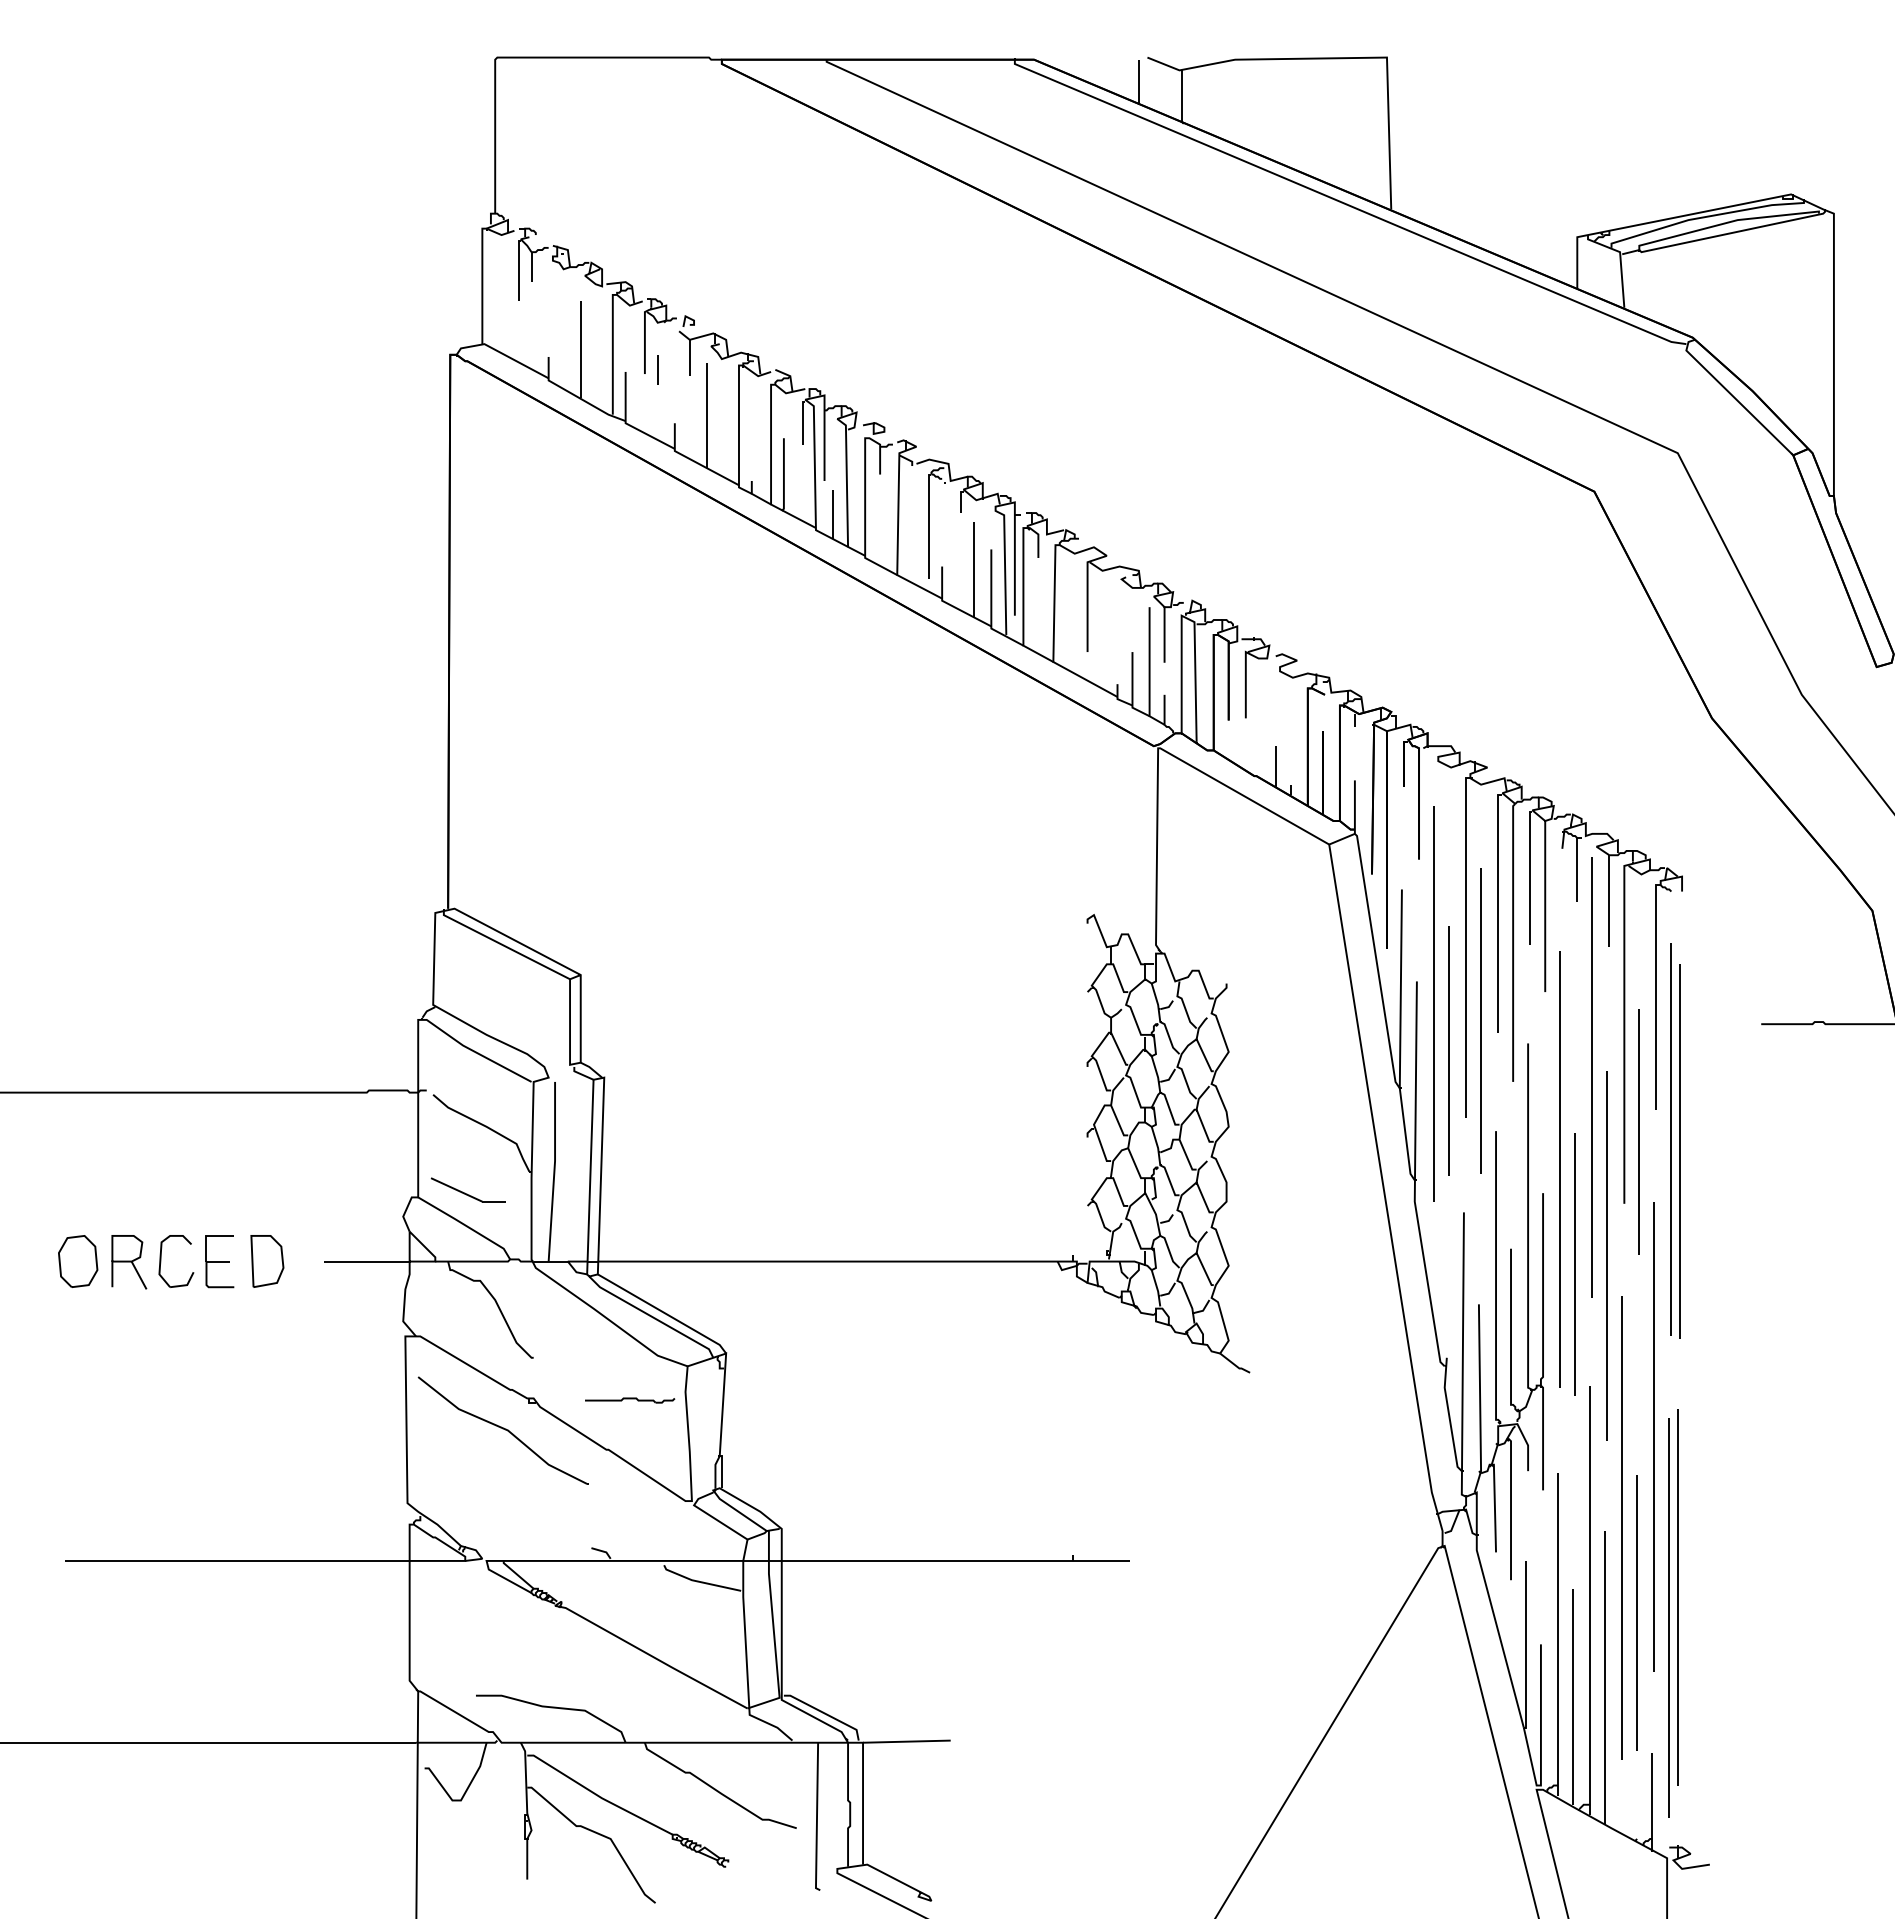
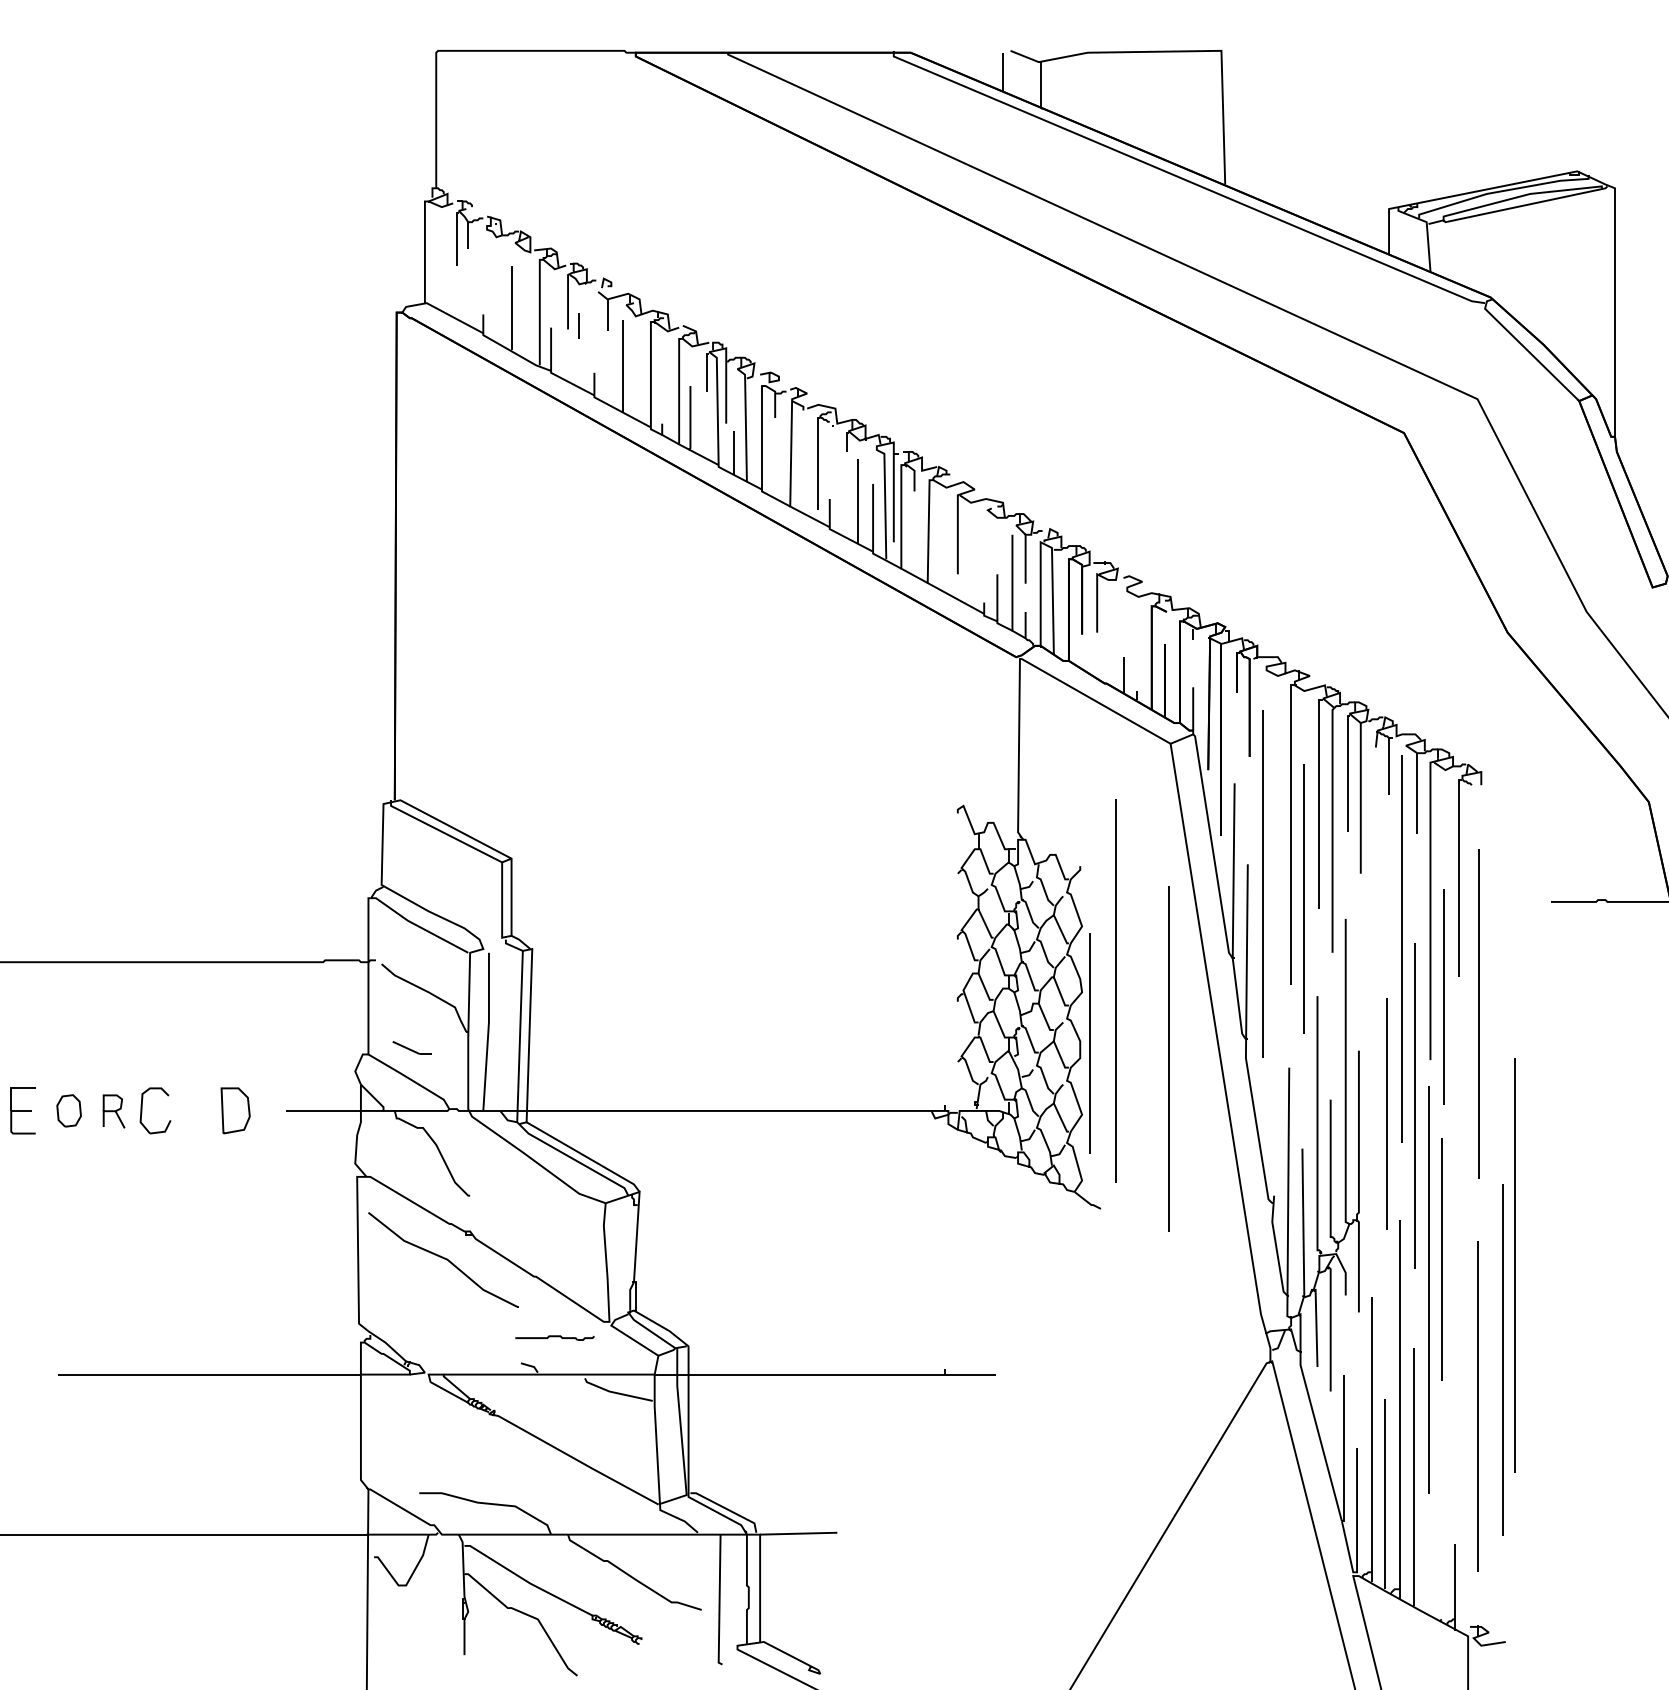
line: (1448, 1050) -> (1089, 1043), moved
line: (1670, 1139) -> (1168, 1058), moved
line: (1559, 1169) -> (1115, 991), moved
part: (467, 1189) -> (411, 1047), size x0.6
part: (78, 1261) -> (69, 1110), size x0.7
part: (219, 1261) -> (22, 1110), moved
part: (129, 1262) -> (114, 1111), size x0.7
part: (630, 1400) -> (555, 1338), moved
line: (1653, 1436) -> (1514, 1264), moved
line: (1621, 1527) -> (1427, 1289), moved
line: (1636, 1612) -> (1441, 1258), moved
line: (1668, 1617) -> (1502, 1360), moved

